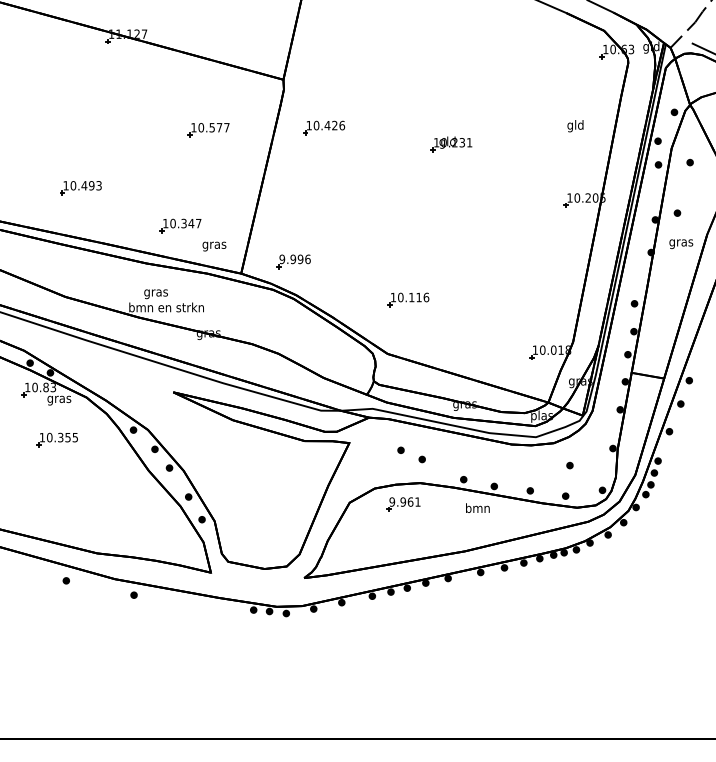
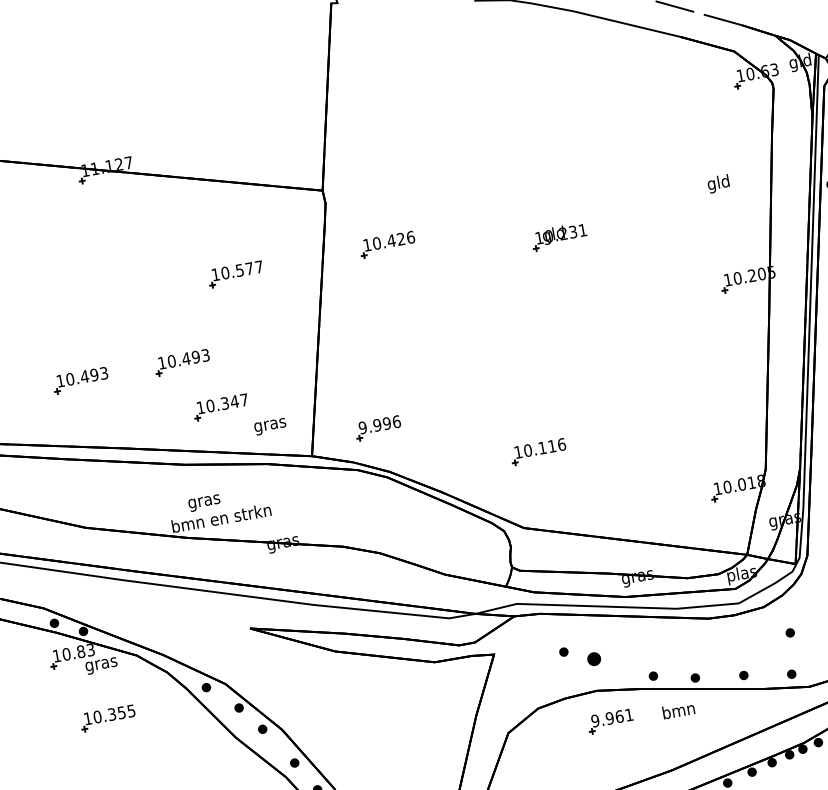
part: (157, 188) -> (181, 363), added
part: (421, 459) -> (593, 659), size x1.6
part: (403, 504) -> (610, 721), moved

